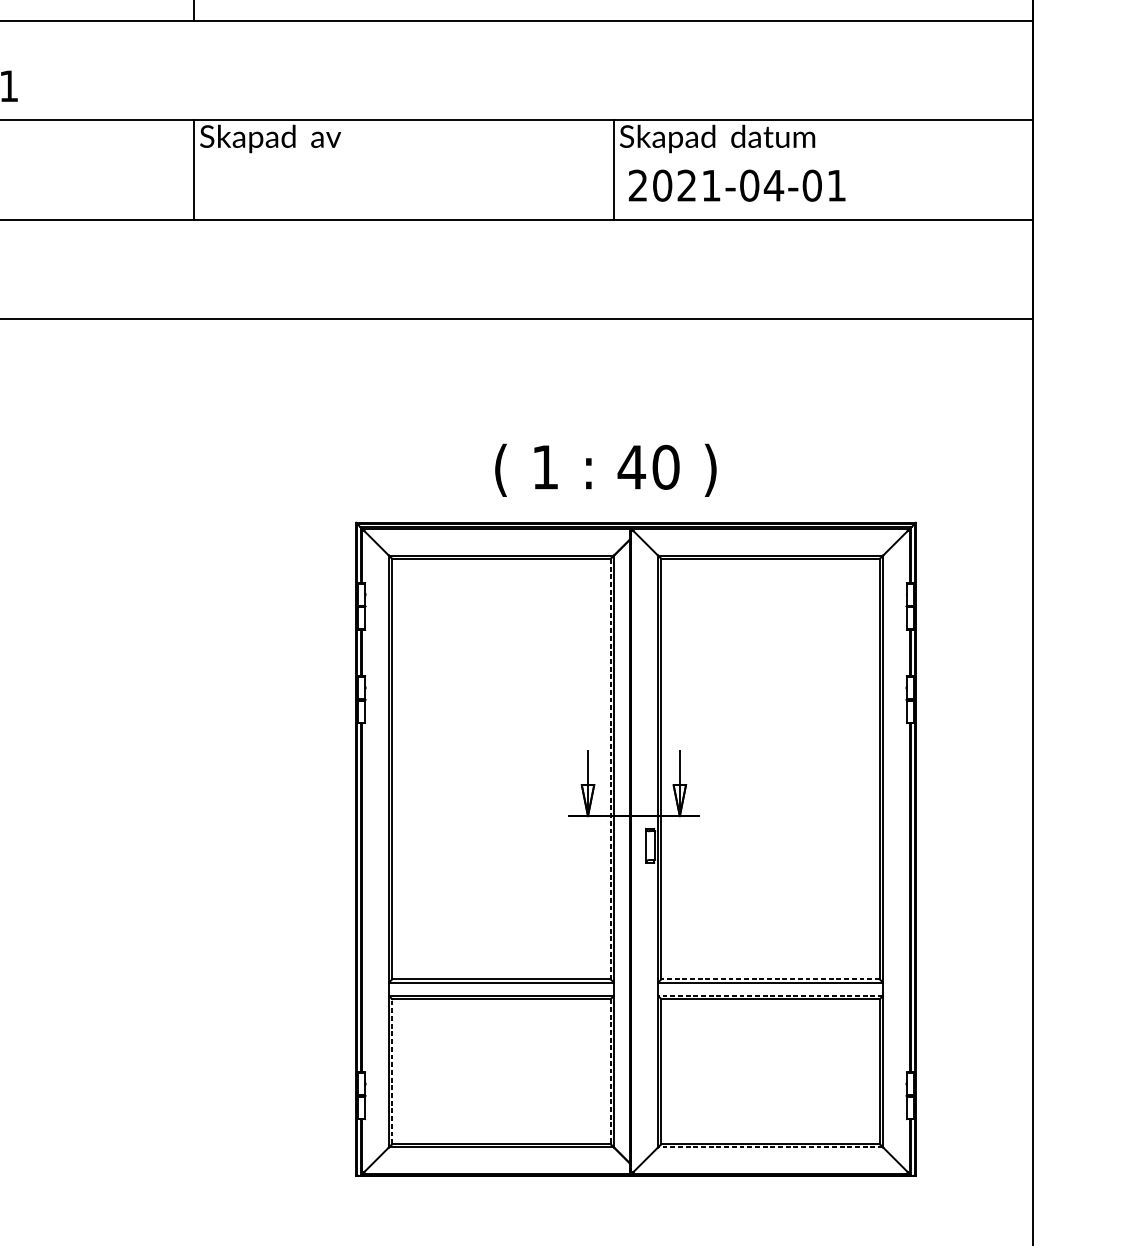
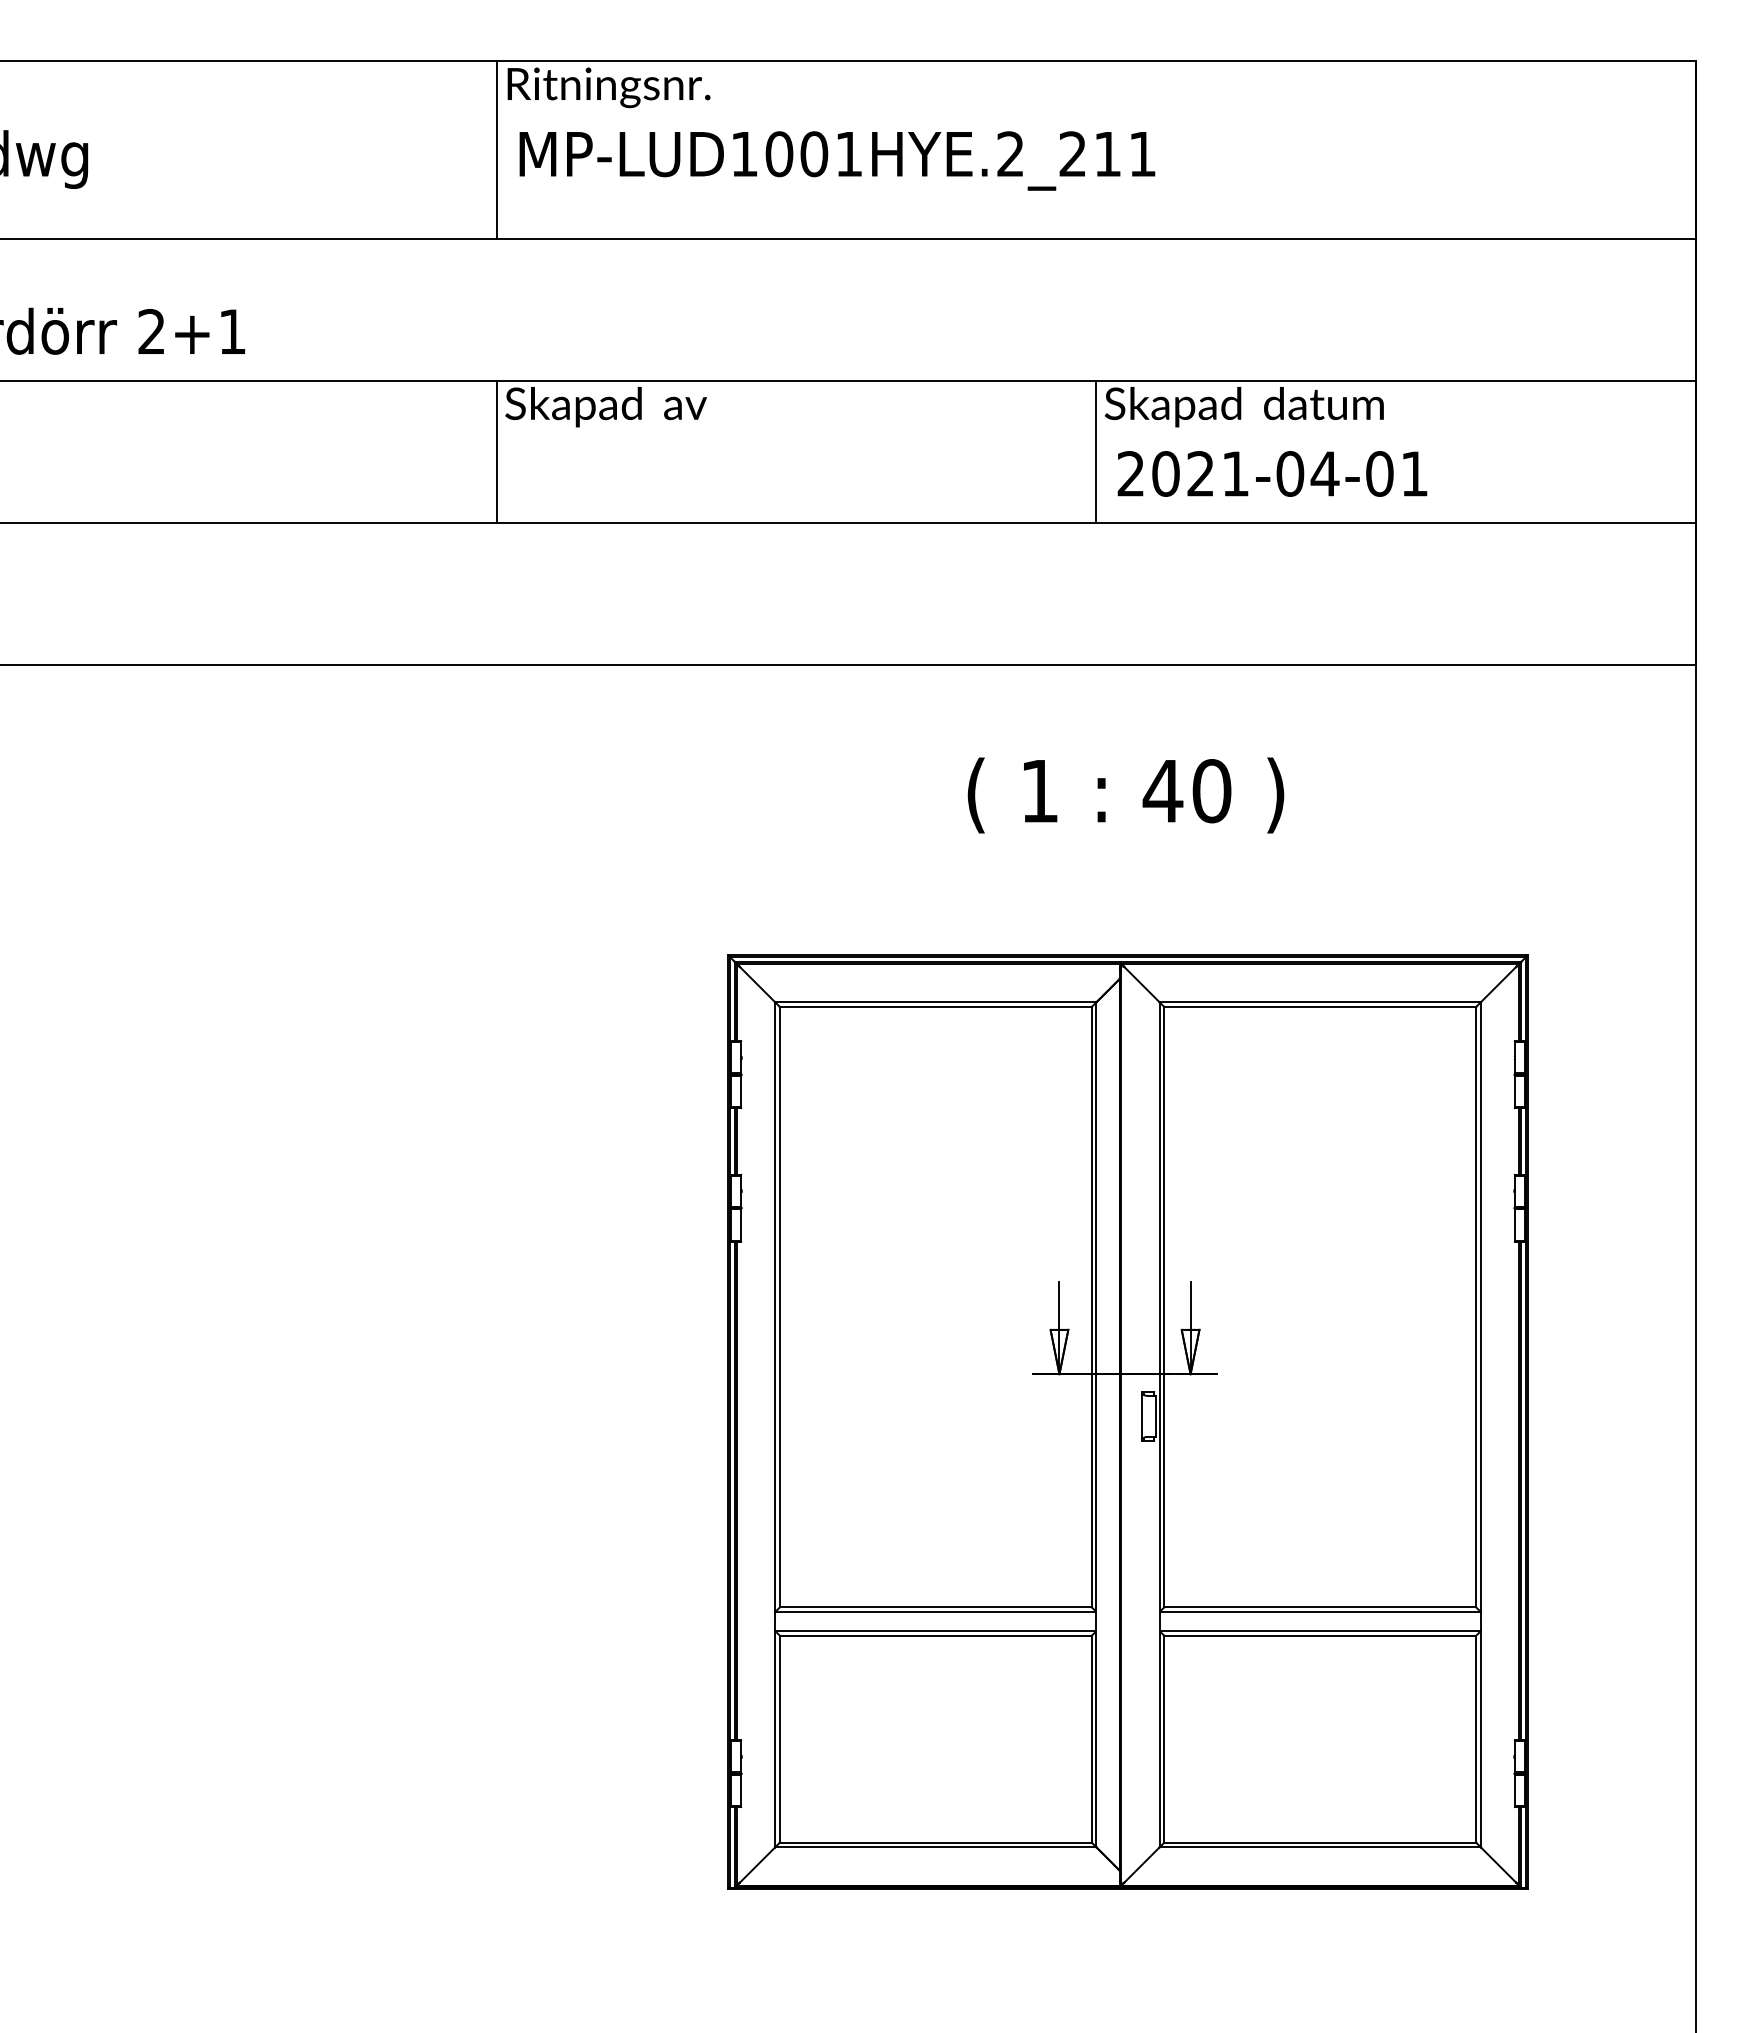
text: (605, 470) -> (1125, 795), moved
line: (610, 769) -> (1091, 1307), dashed -> solid
line: (770, 979) -> (1320, 1607), dashed -> solid
line: (770, 996) -> (1320, 1631), dashed -> solid
line: (391, 1071) -> (779, 1738), dashed -> solid
line: (610, 1071) -> (1091, 1739), dashed -> solid
line: (770, 1147) -> (1320, 1847), dashed -> solid

